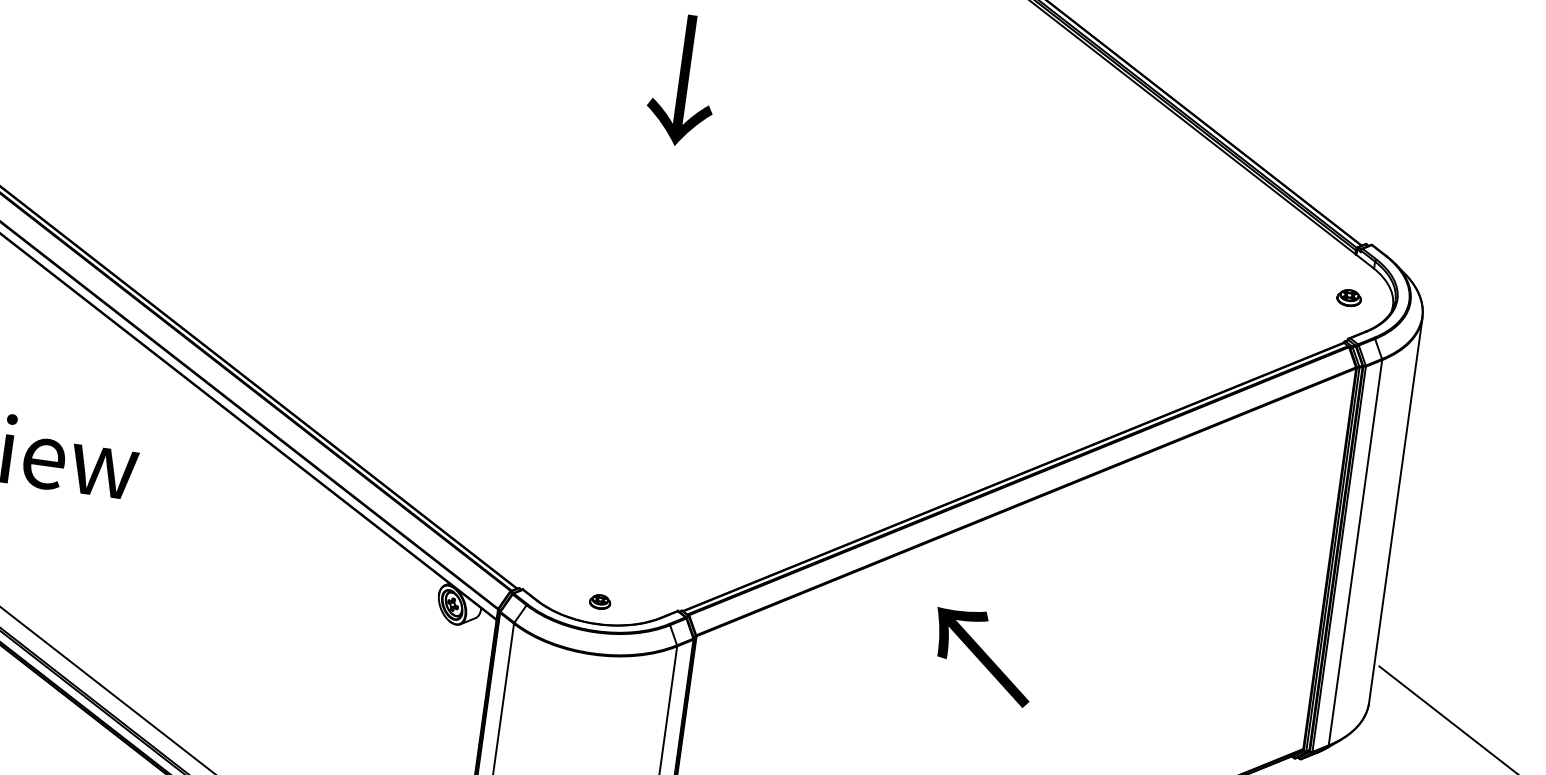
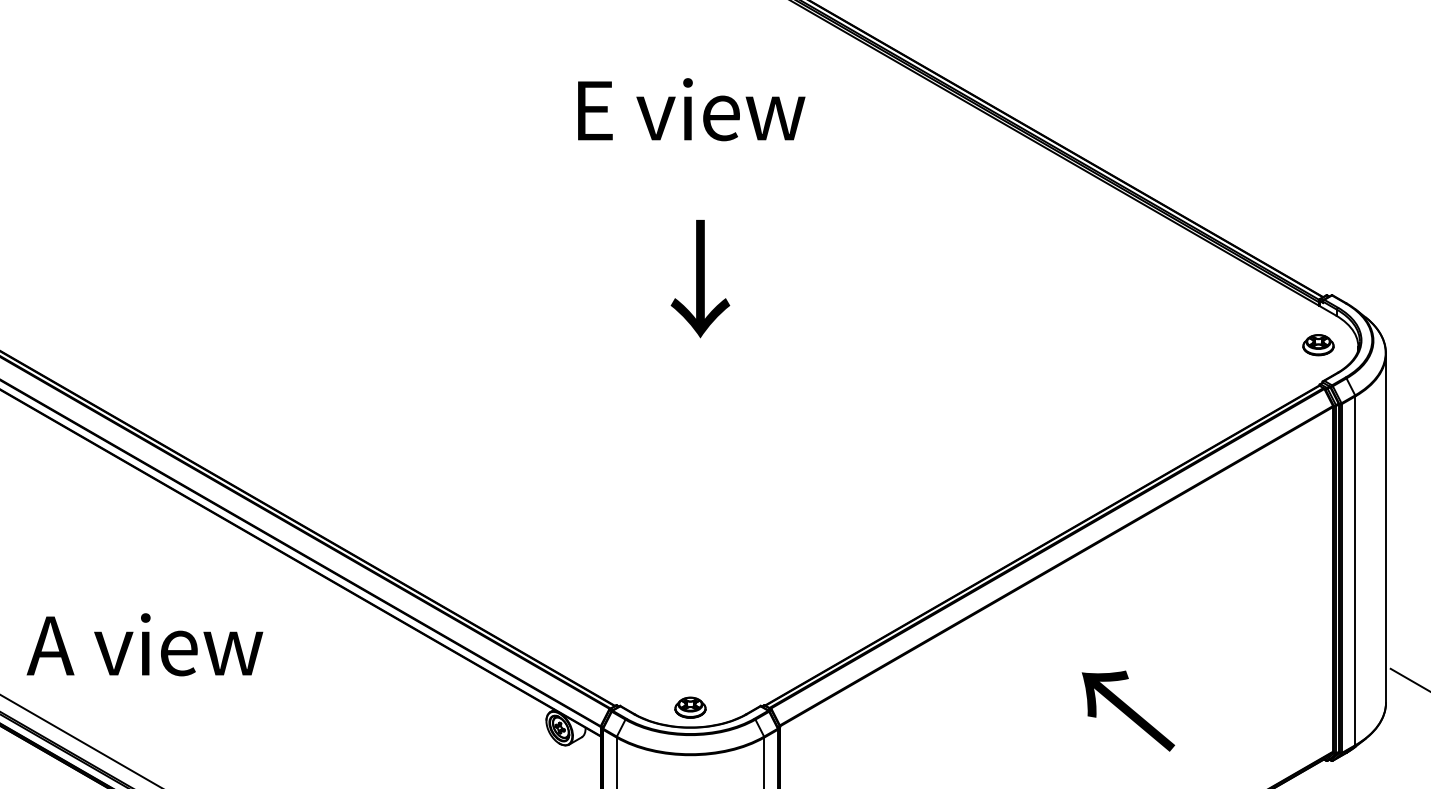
text: (683, 81) -> (700, 279), moved
part: (1349, 298) -> (1318, 345), size x1.43
part: (600, 601) -> (690, 707), size x1.67
text: (983, 656) -> (1128, 710), moved

